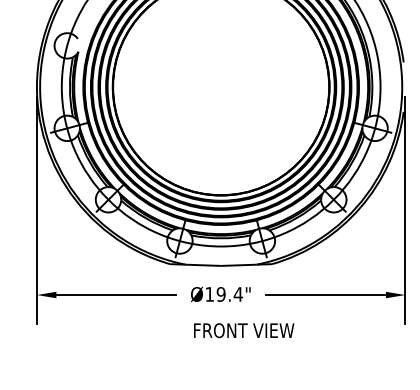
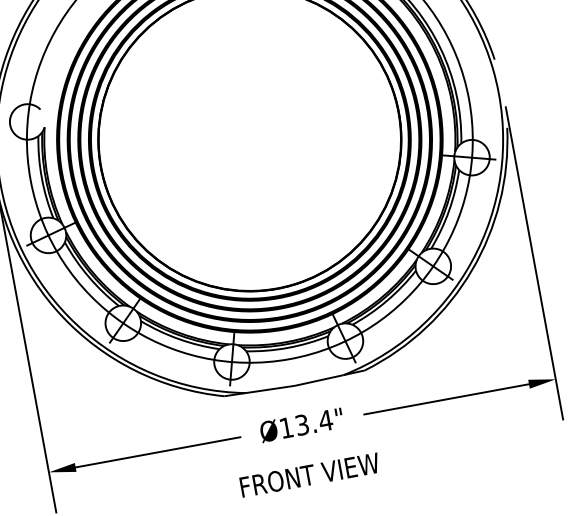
text: (220, 294) -> (301, 425), Ø19.4" -> Ø13.4"
text: (244, 330) -> (310, 474), moved

